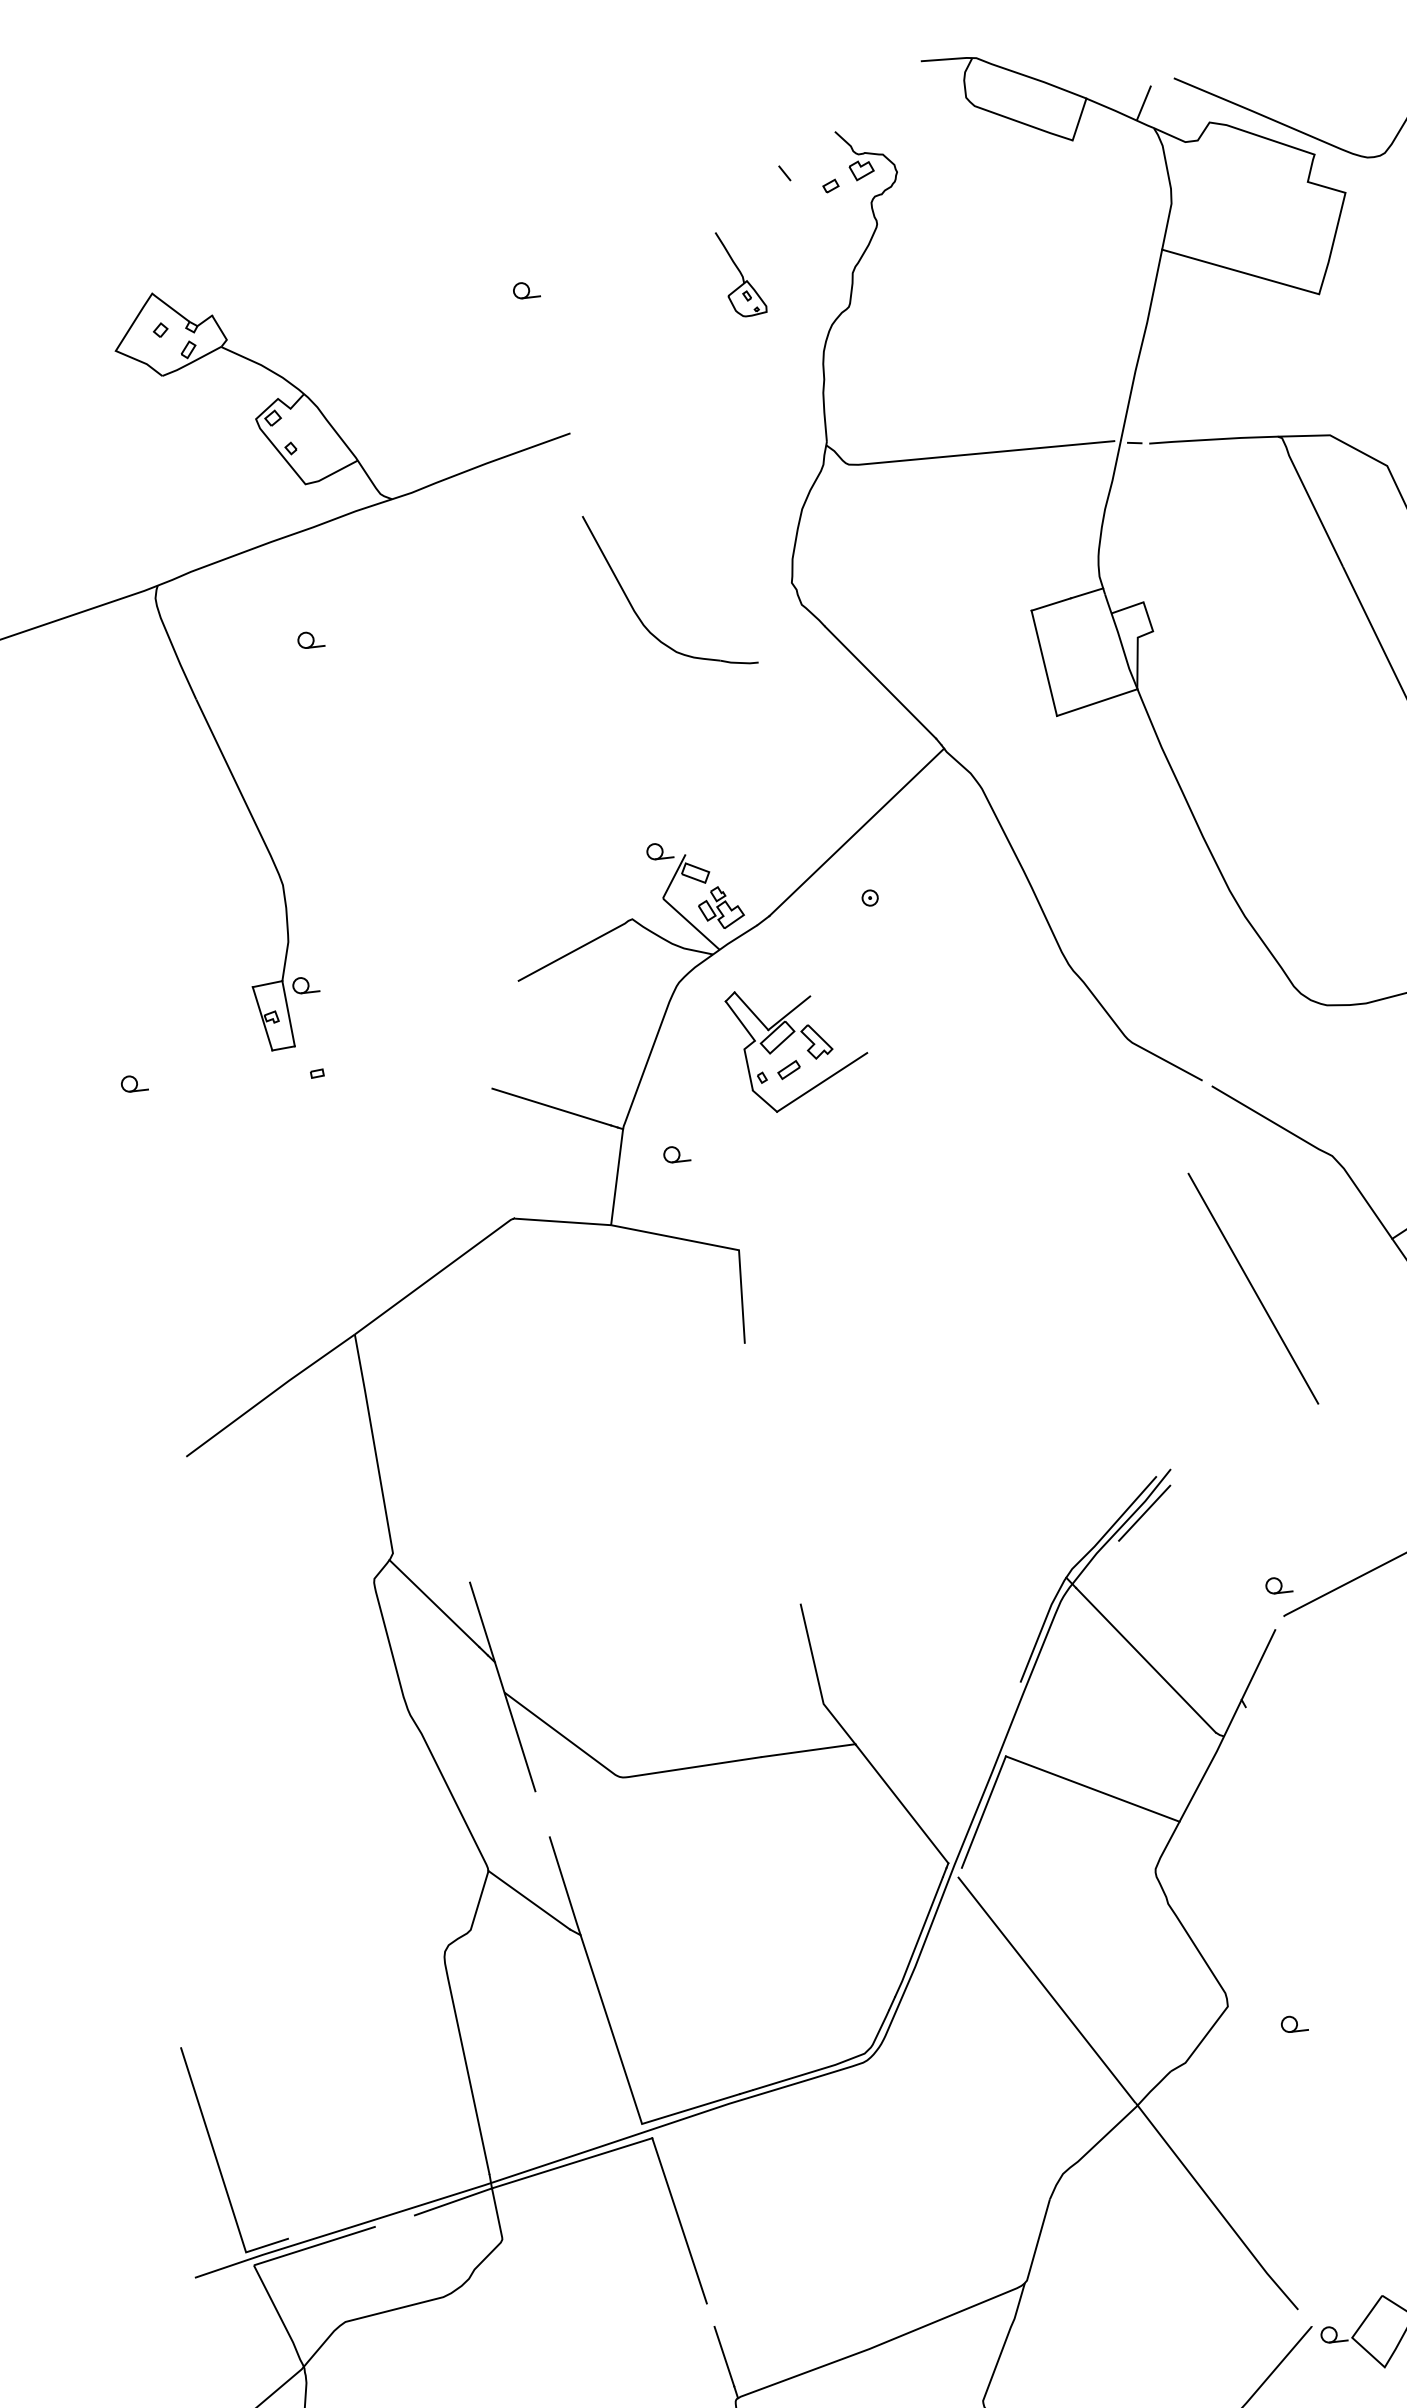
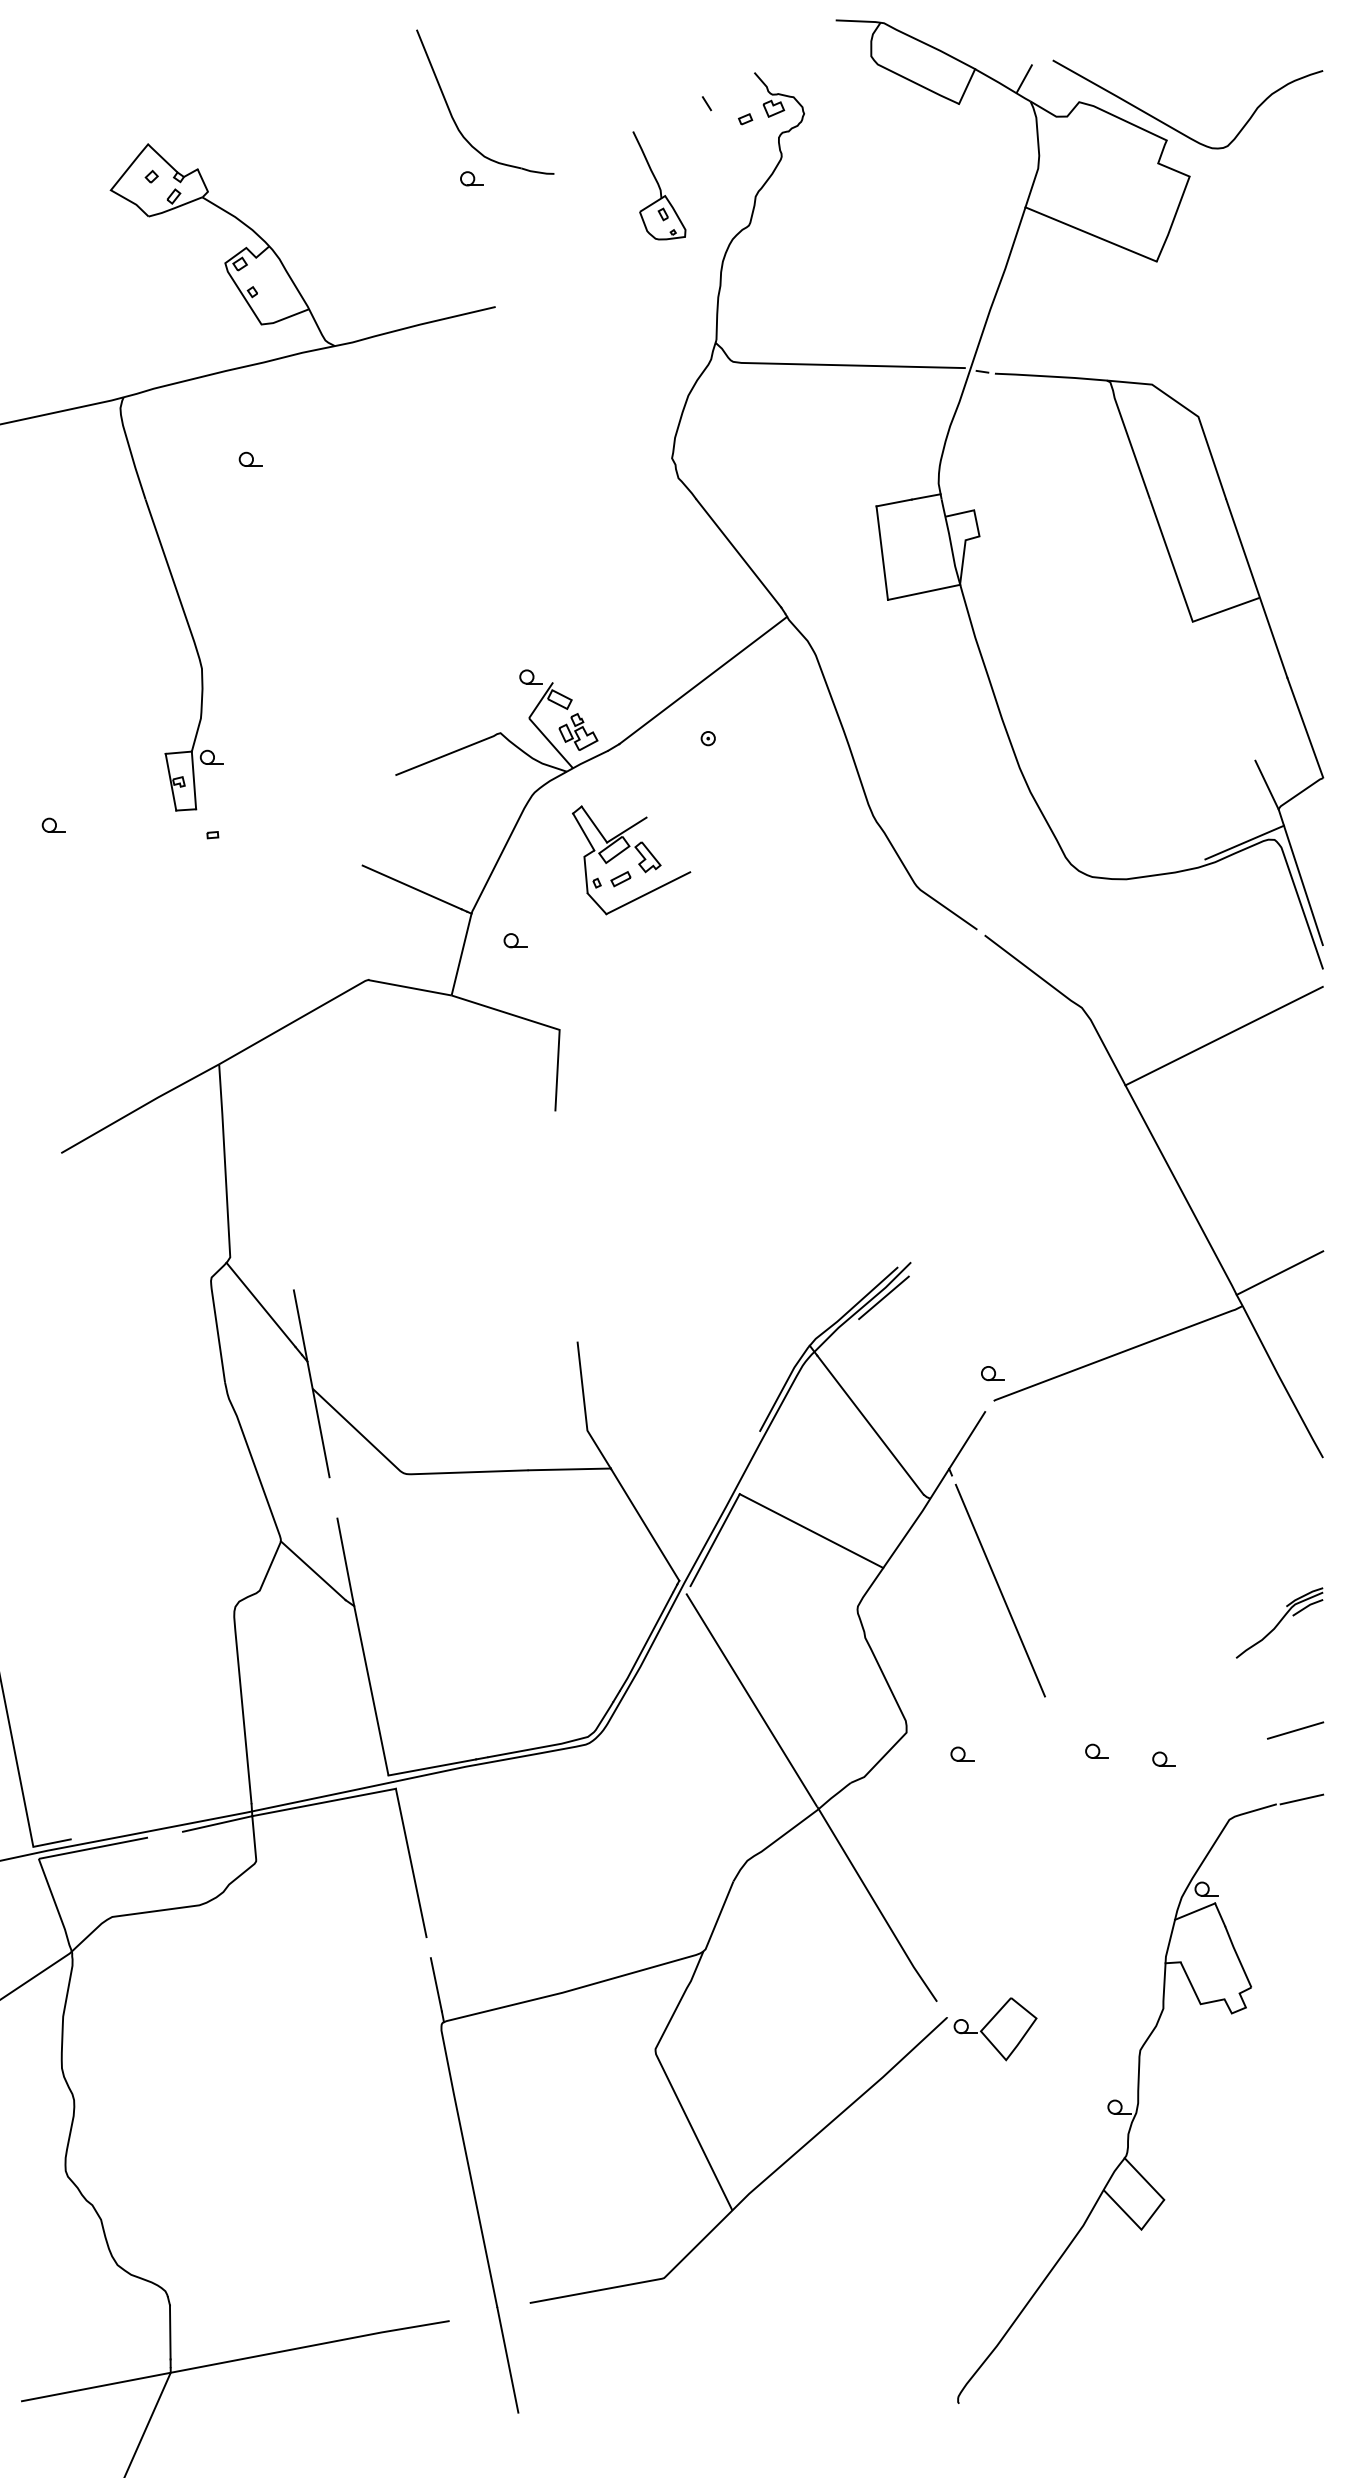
part: (741, 273) -> (659, 185), size x1.43
part: (633, 606) -> (451, 112), moved
line: (1252, 1288) -> (999, 1590), moved

